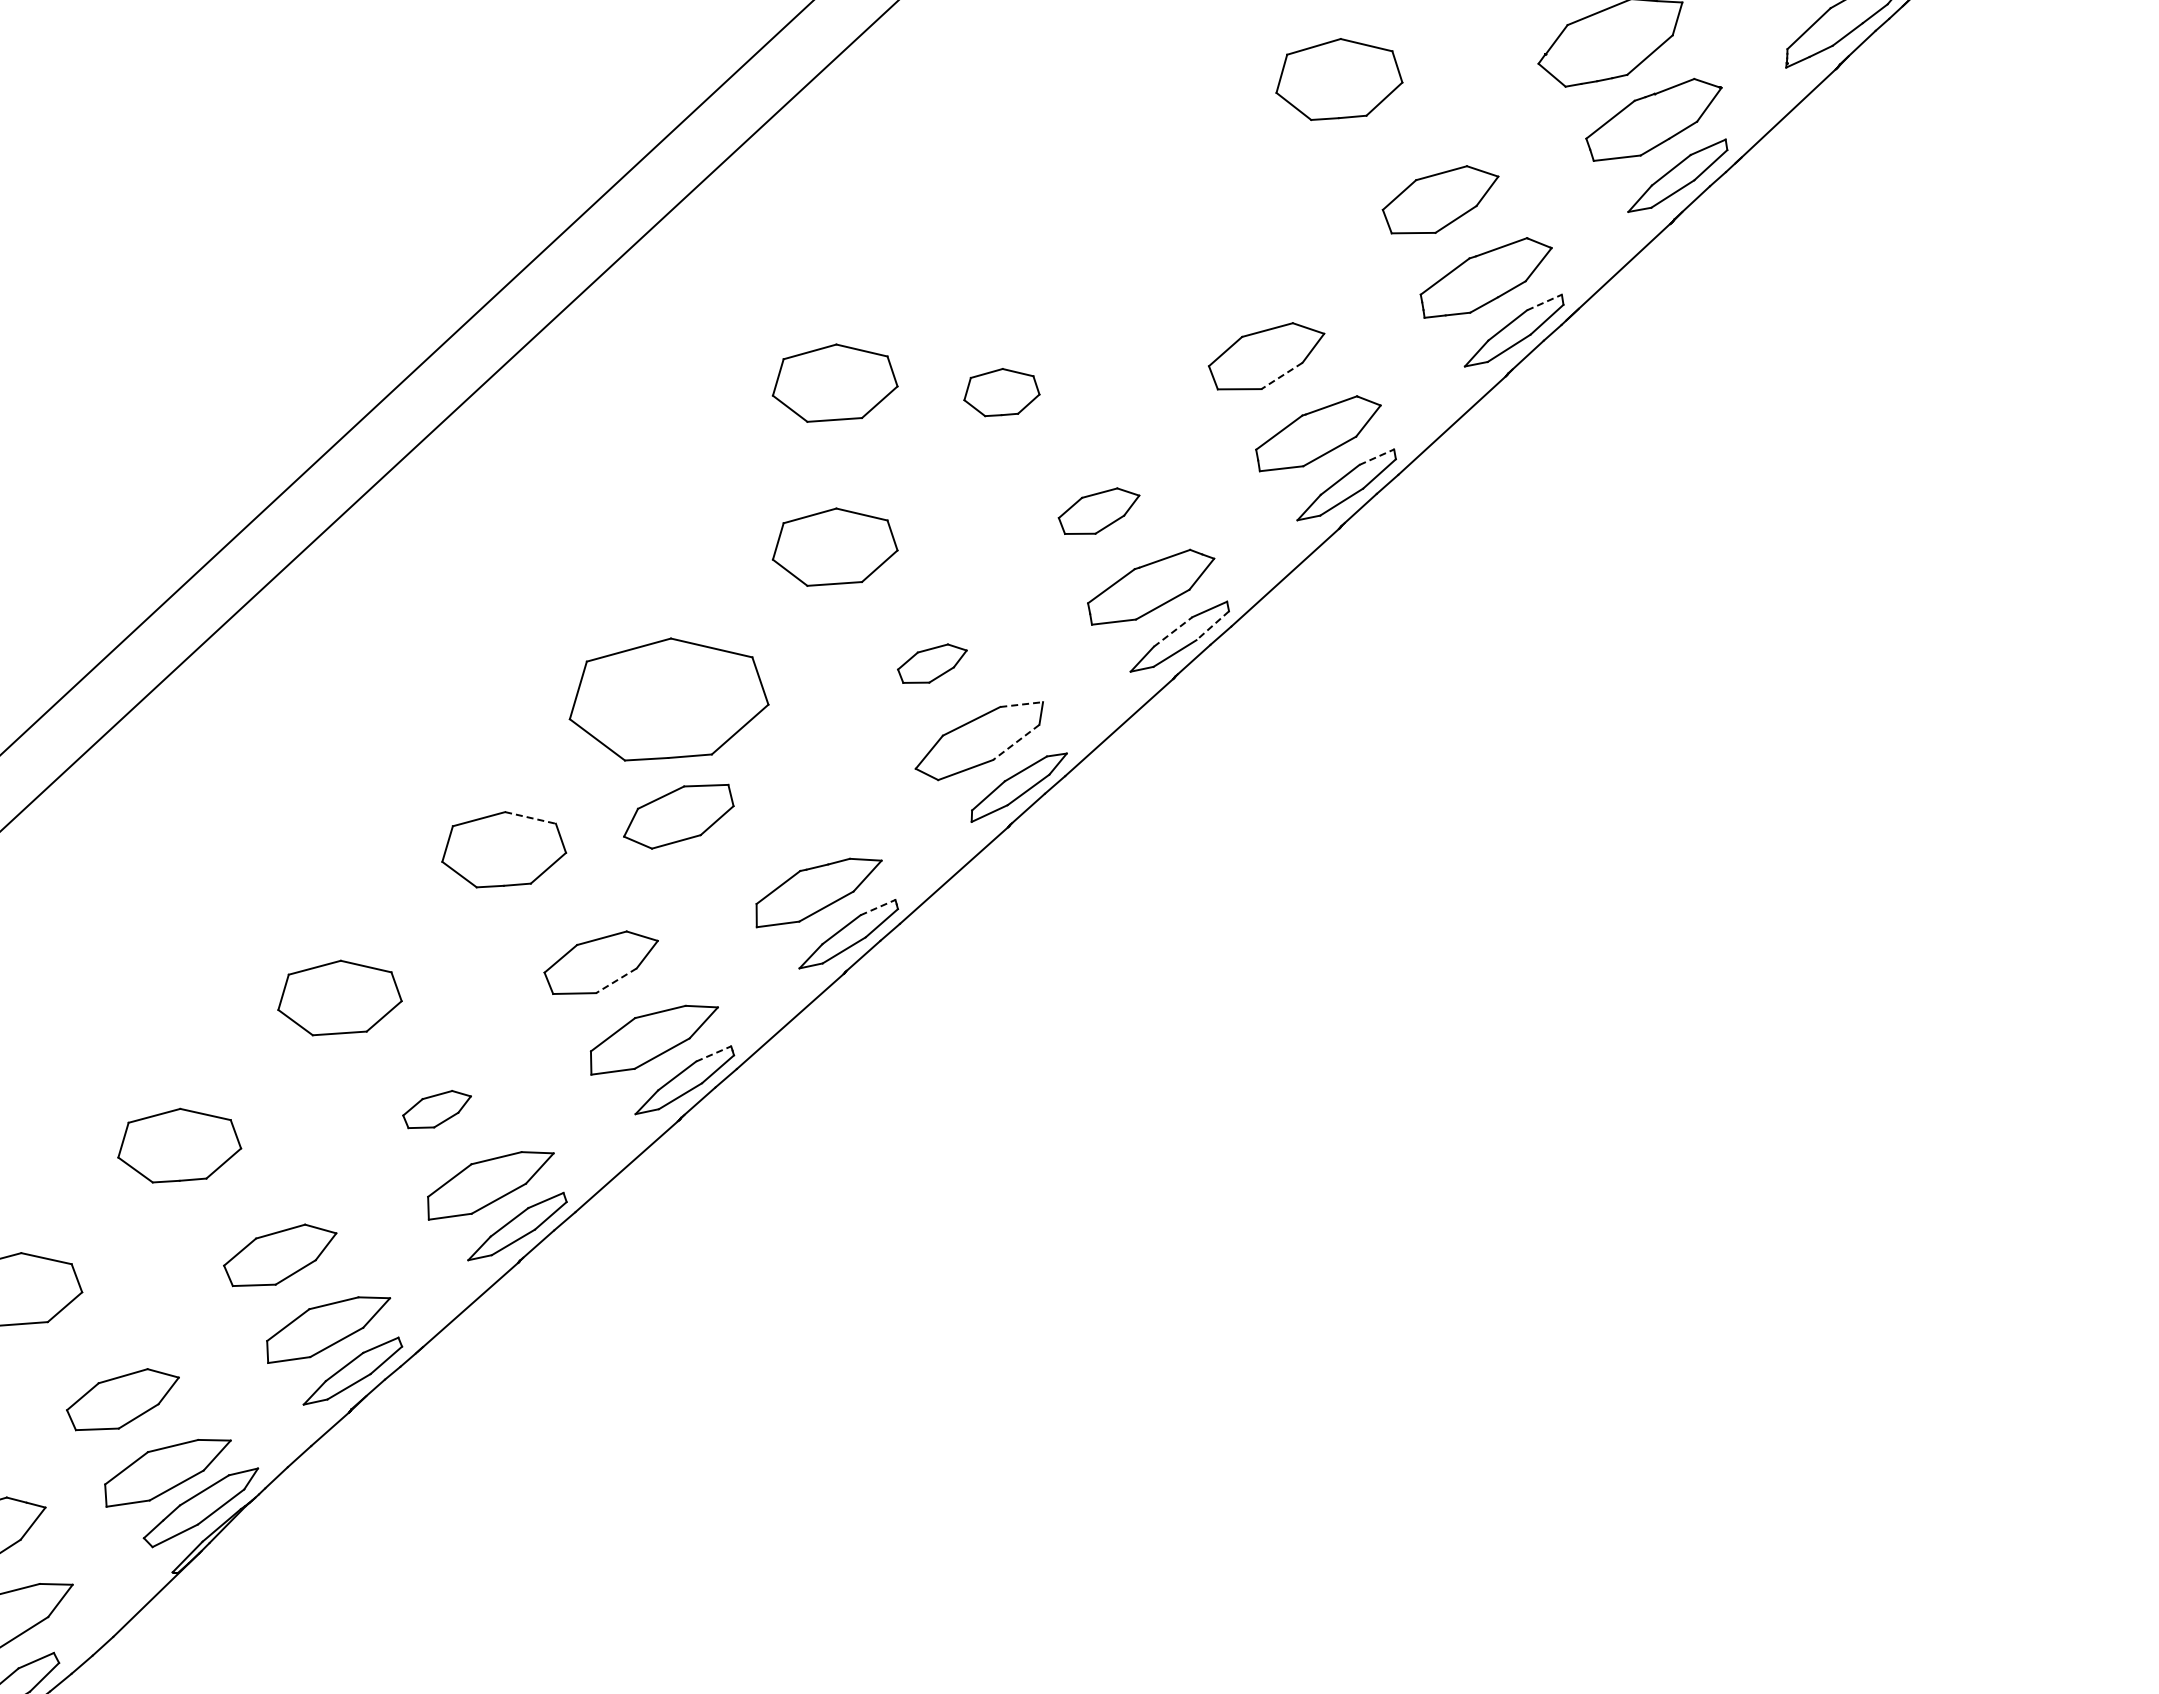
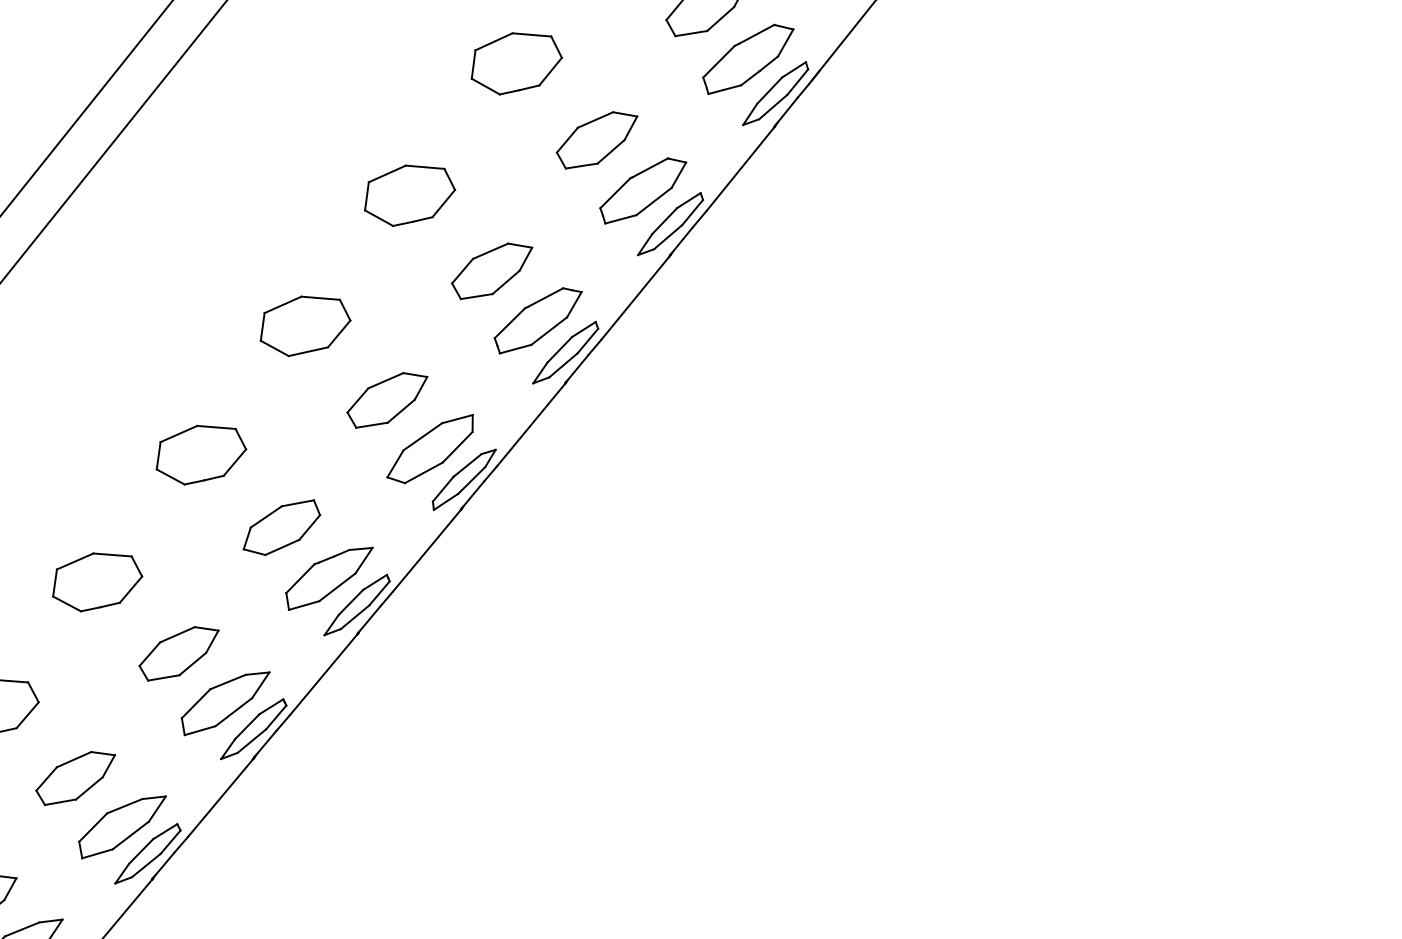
part: (1171, 236) -> (515, 62), added
line: (1544, 302) -> (794, 69), dashed -> solid
line: (1281, 376) -> (610, 152), dashed -> solid
part: (834, 382) -> (286, 205), removed
part: (1001, 392) -> (408, 194), size x1.67
line: (1376, 457) -> (688, 200), dashed -> solid
part: (1098, 510) -> (492, 269), size x1.43
line: (1212, 625) -> (587, 340), dashed -> solid
line: (1173, 631) -> (559, 349), dashed -> solid
part: (932, 663) -> (388, 398), size x1.67
part: (669, 699) -> (200, 453), size x0.62
line: (1021, 704) -> (457, 419), dashed -> solid
line: (1015, 742) -> (457, 447), dashed -> solid
part: (678, 816) -> (281, 528), moved
line: (531, 818) -> (113, 555), dashed -> solid
line: (878, 907) -> (375, 582), dashed -> solid
line: (616, 980) -> (192, 663), dashed -> solid
line: (714, 1053) -> (271, 706), dashed -> solid
part: (436, 1109) -> (75, 777), size x1.67

